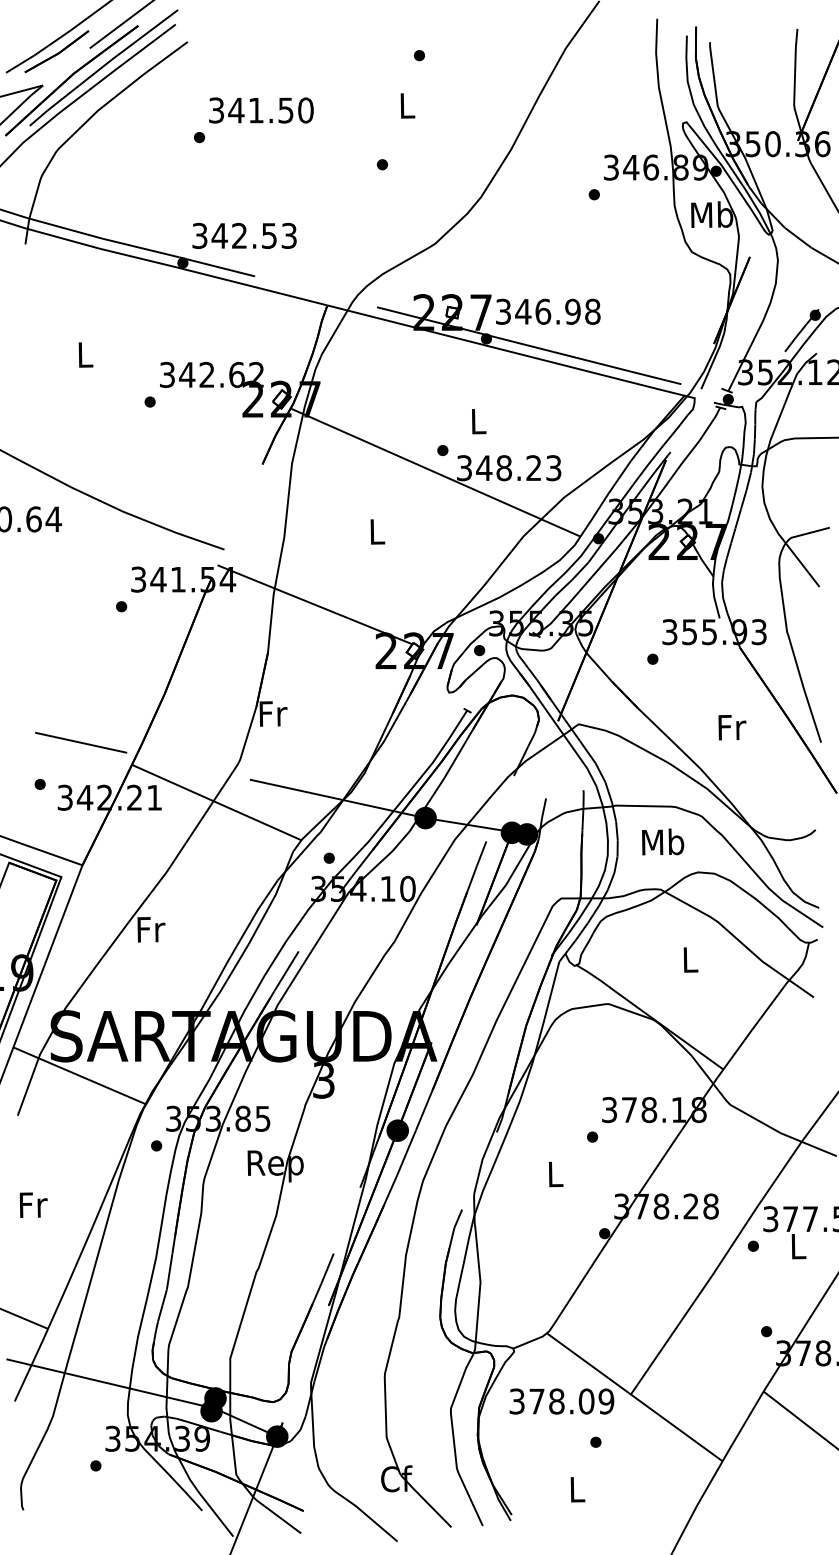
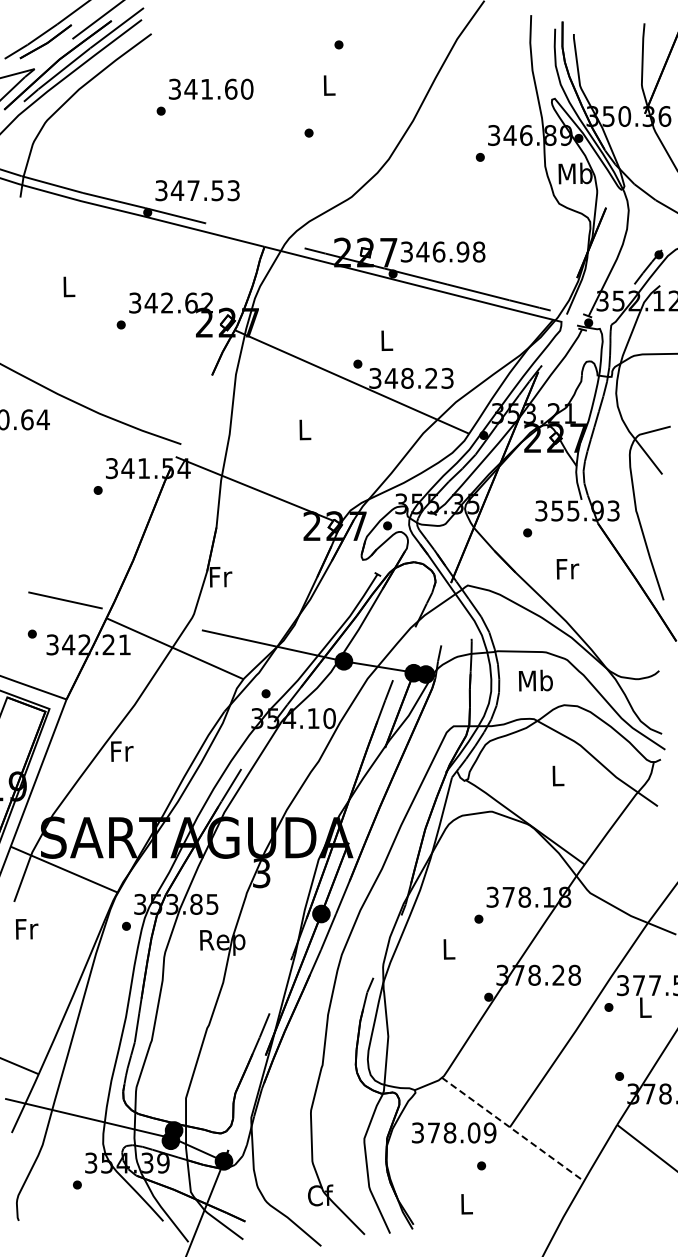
text: (286, 109) -> (231, 88), 341.50 -> 341.60
text: (239, 235) -> (193, 190), 342.53 -> 347.53
text: (731, 728) -> (567, 569), moved
text: (34, 1205) -> (27, 929), moved
line: (634, 1397) -> (512, 1129), solid -> dashed

